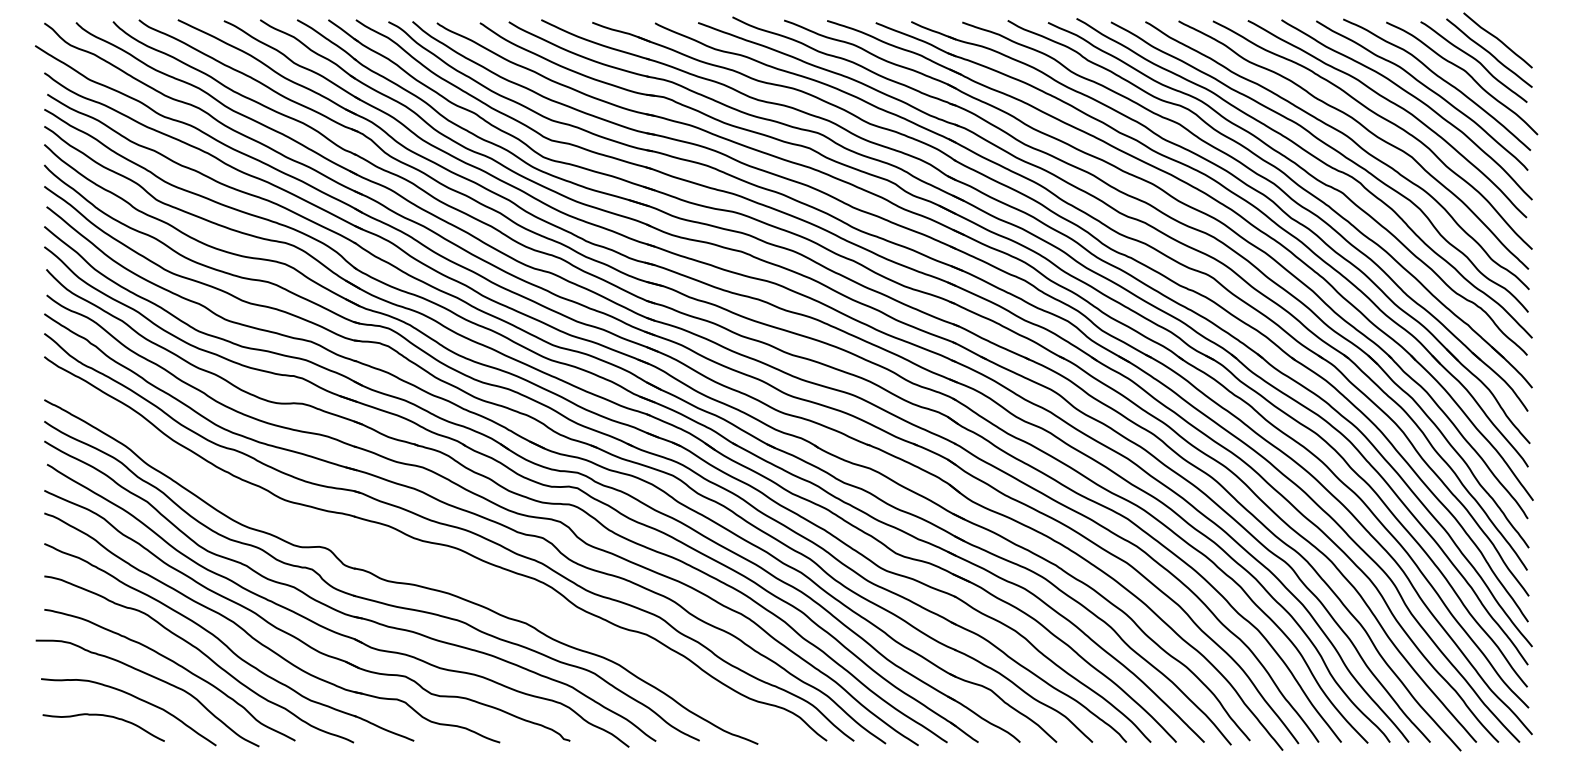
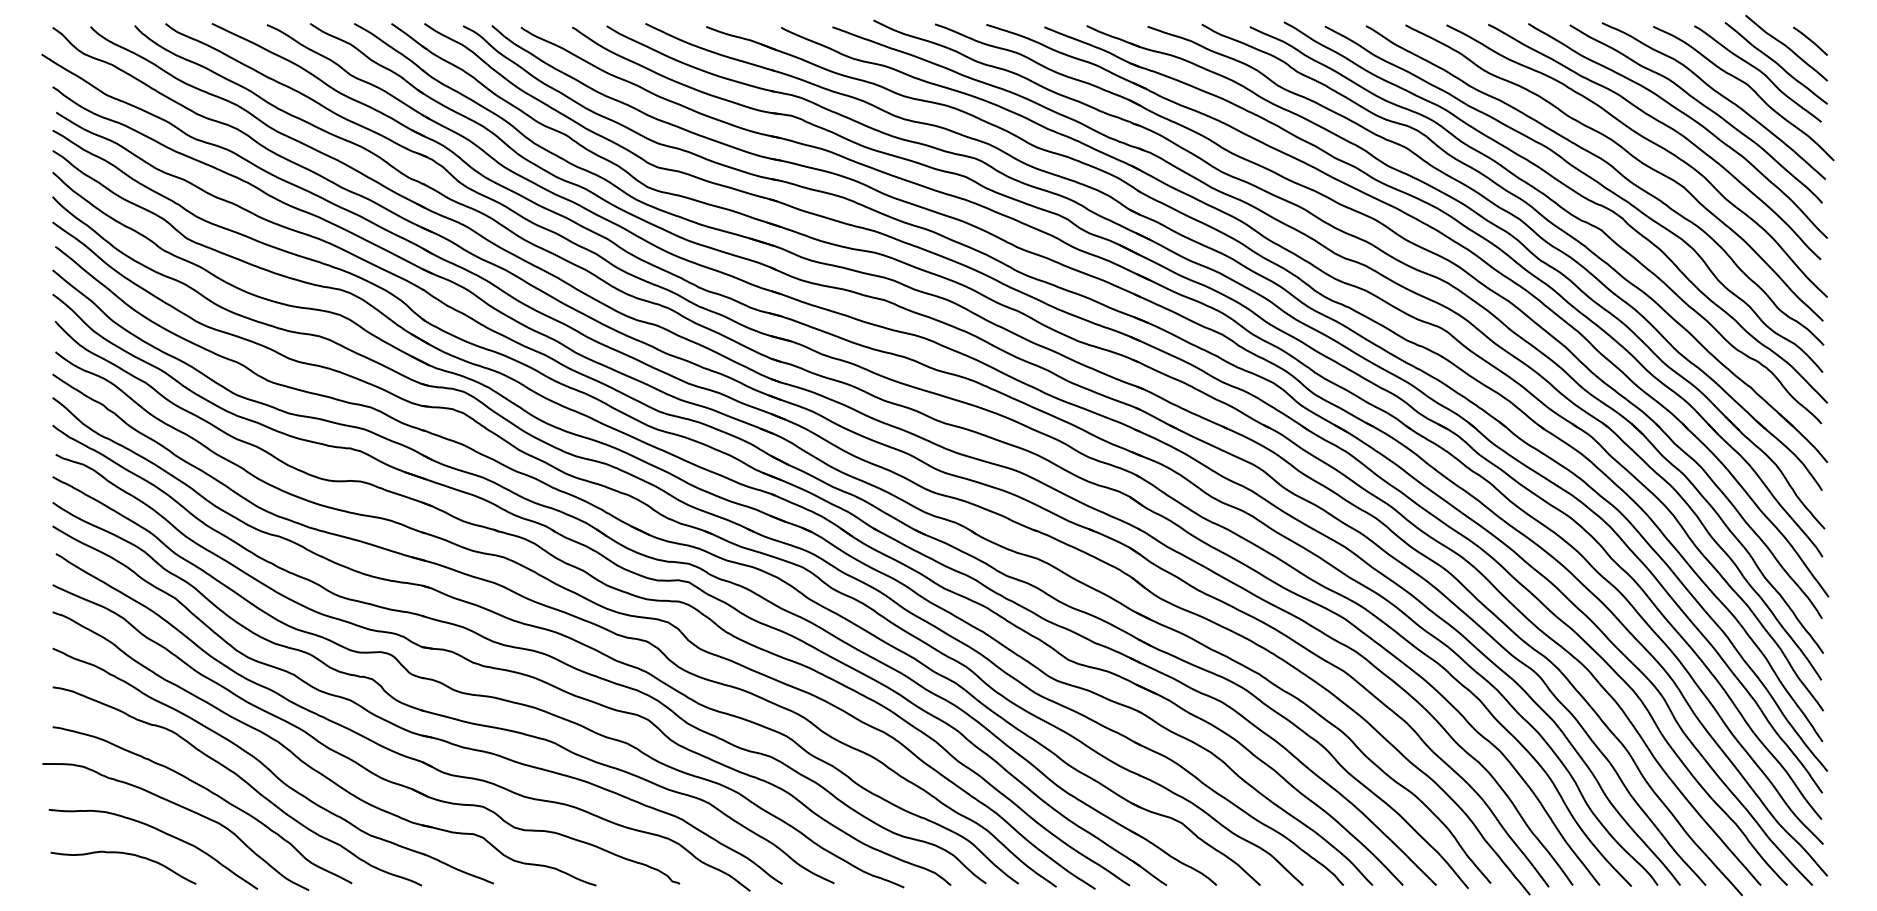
line: (1518, 34) -> (1810, 40), added
part: (422, 561) -> (503, 669), added

